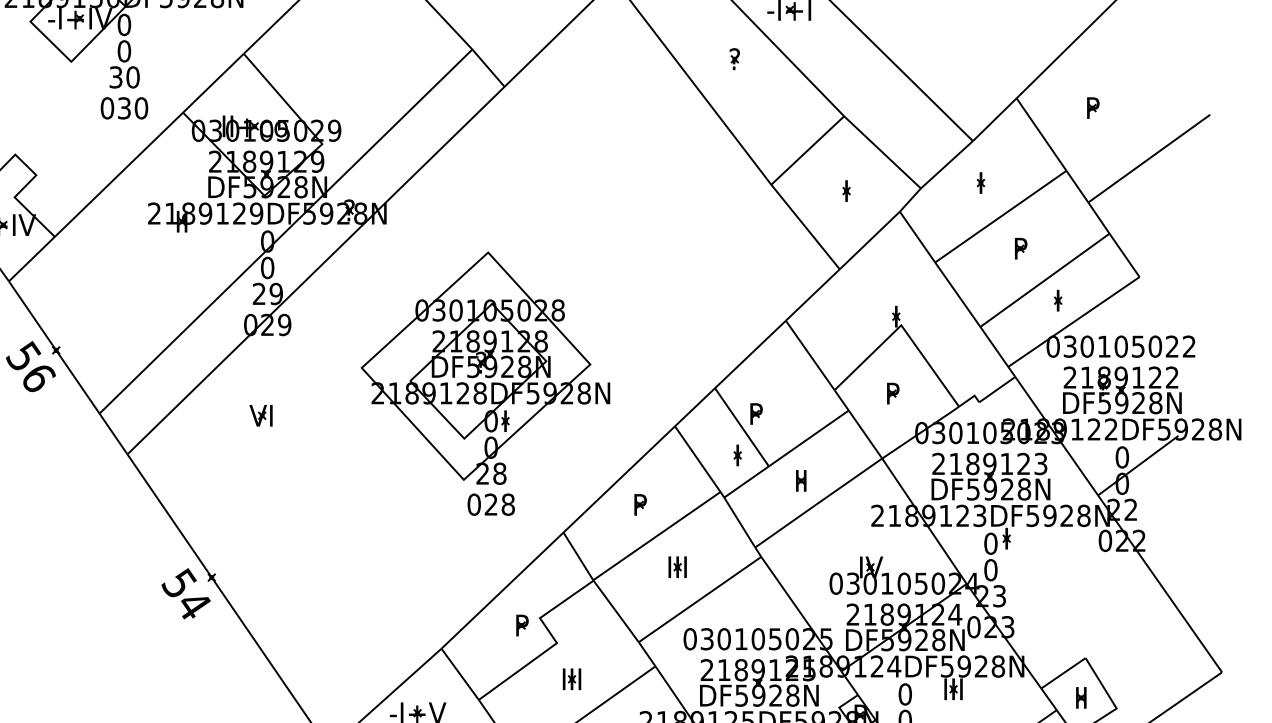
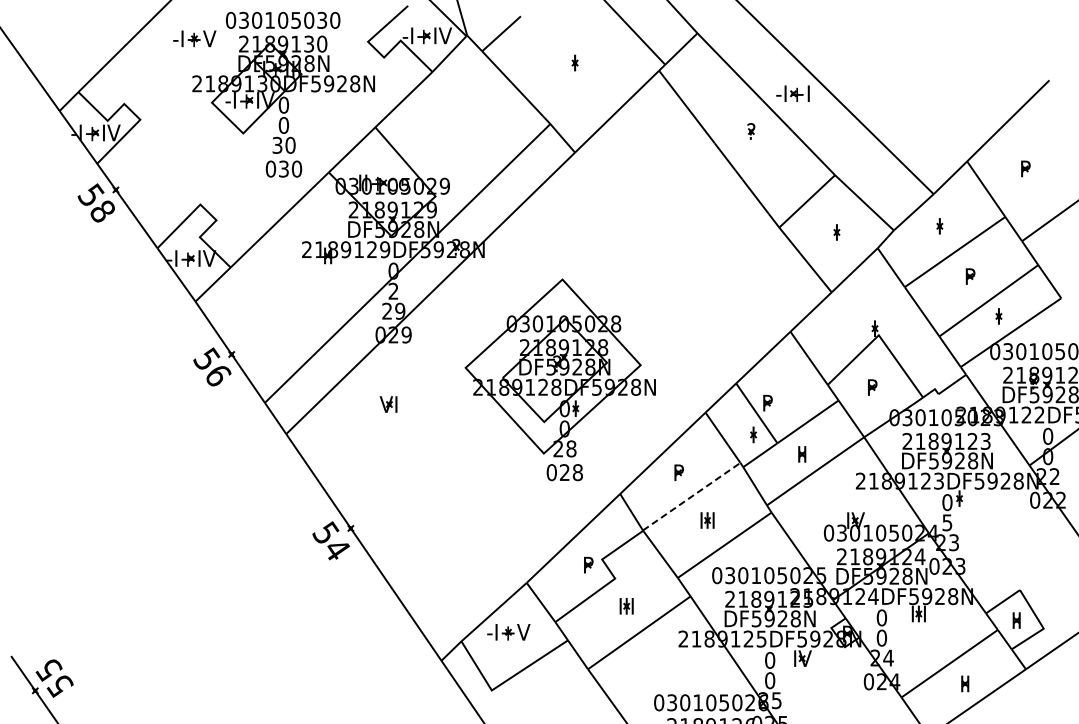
text: (267, 266) -> (393, 290), 0 -> 2
line: (657, 535) -> (692, 496), solid -> dashed
text: (990, 569) -> (947, 522), 0 -> 5

